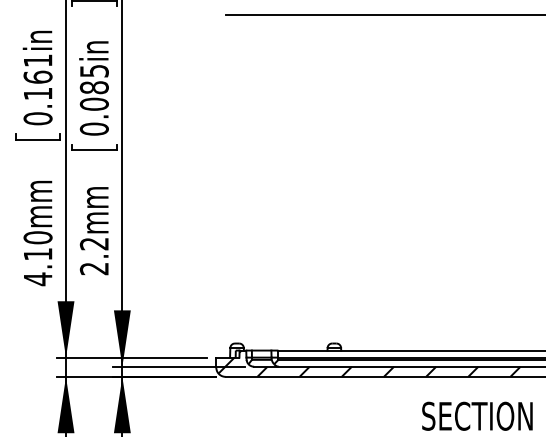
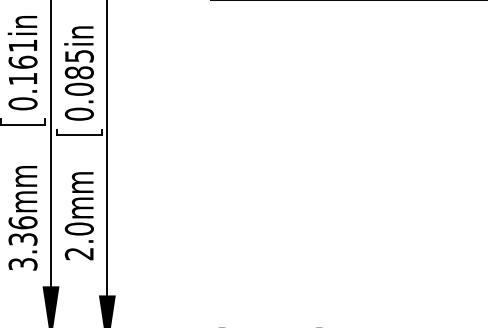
text: (93, 243) -> (78, 228), 2.2mm -> 2.0mm
text: (37, 258) -> (22, 243), 4.10mm -> 3.36mm

